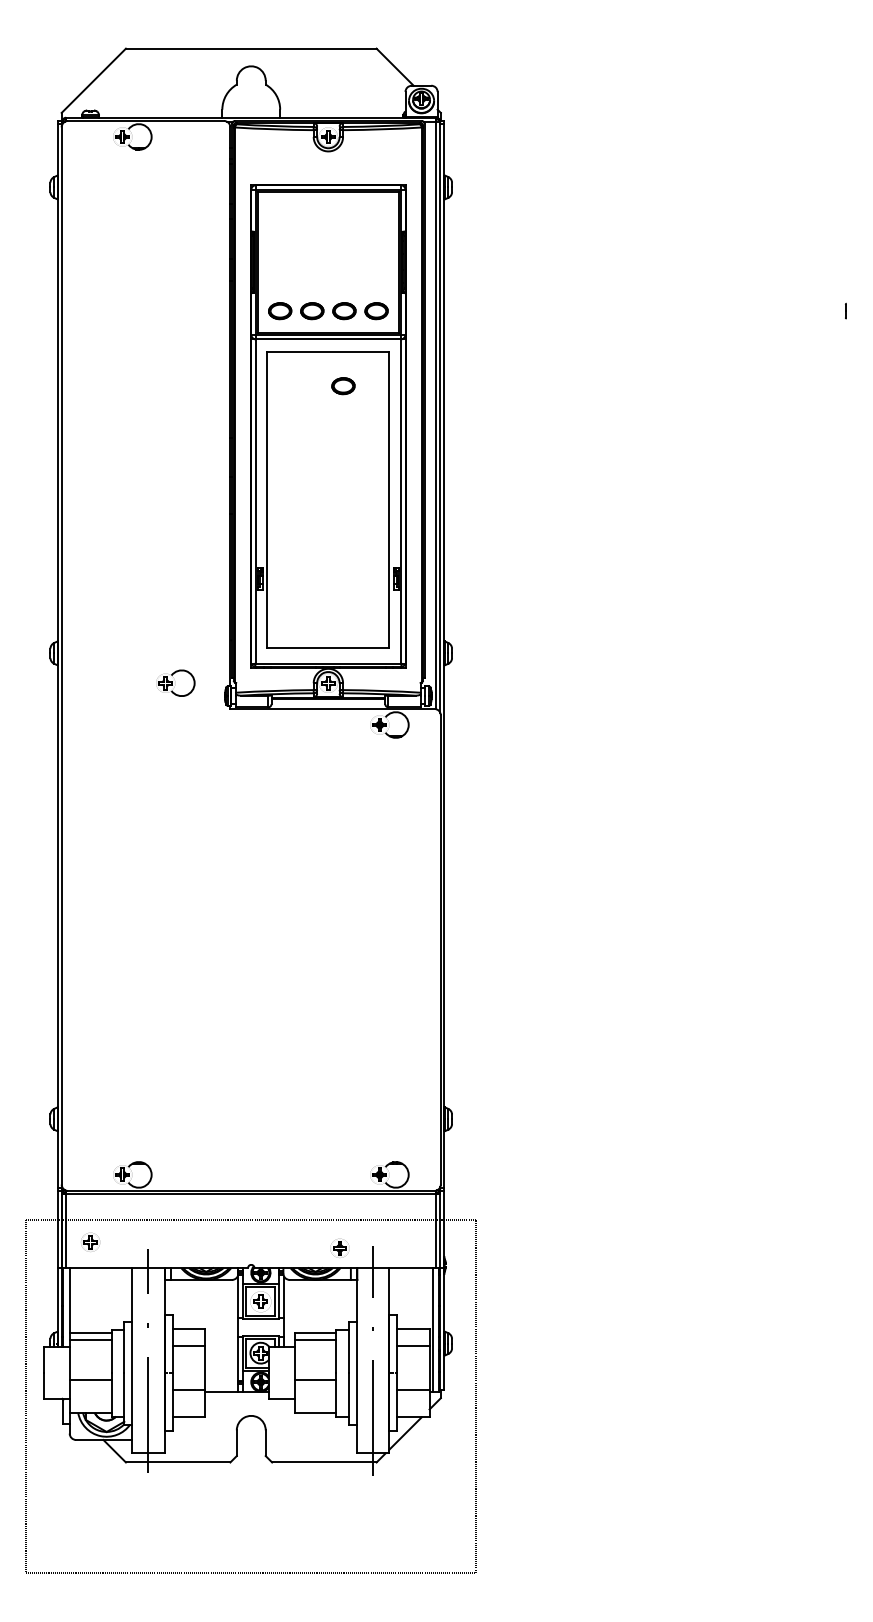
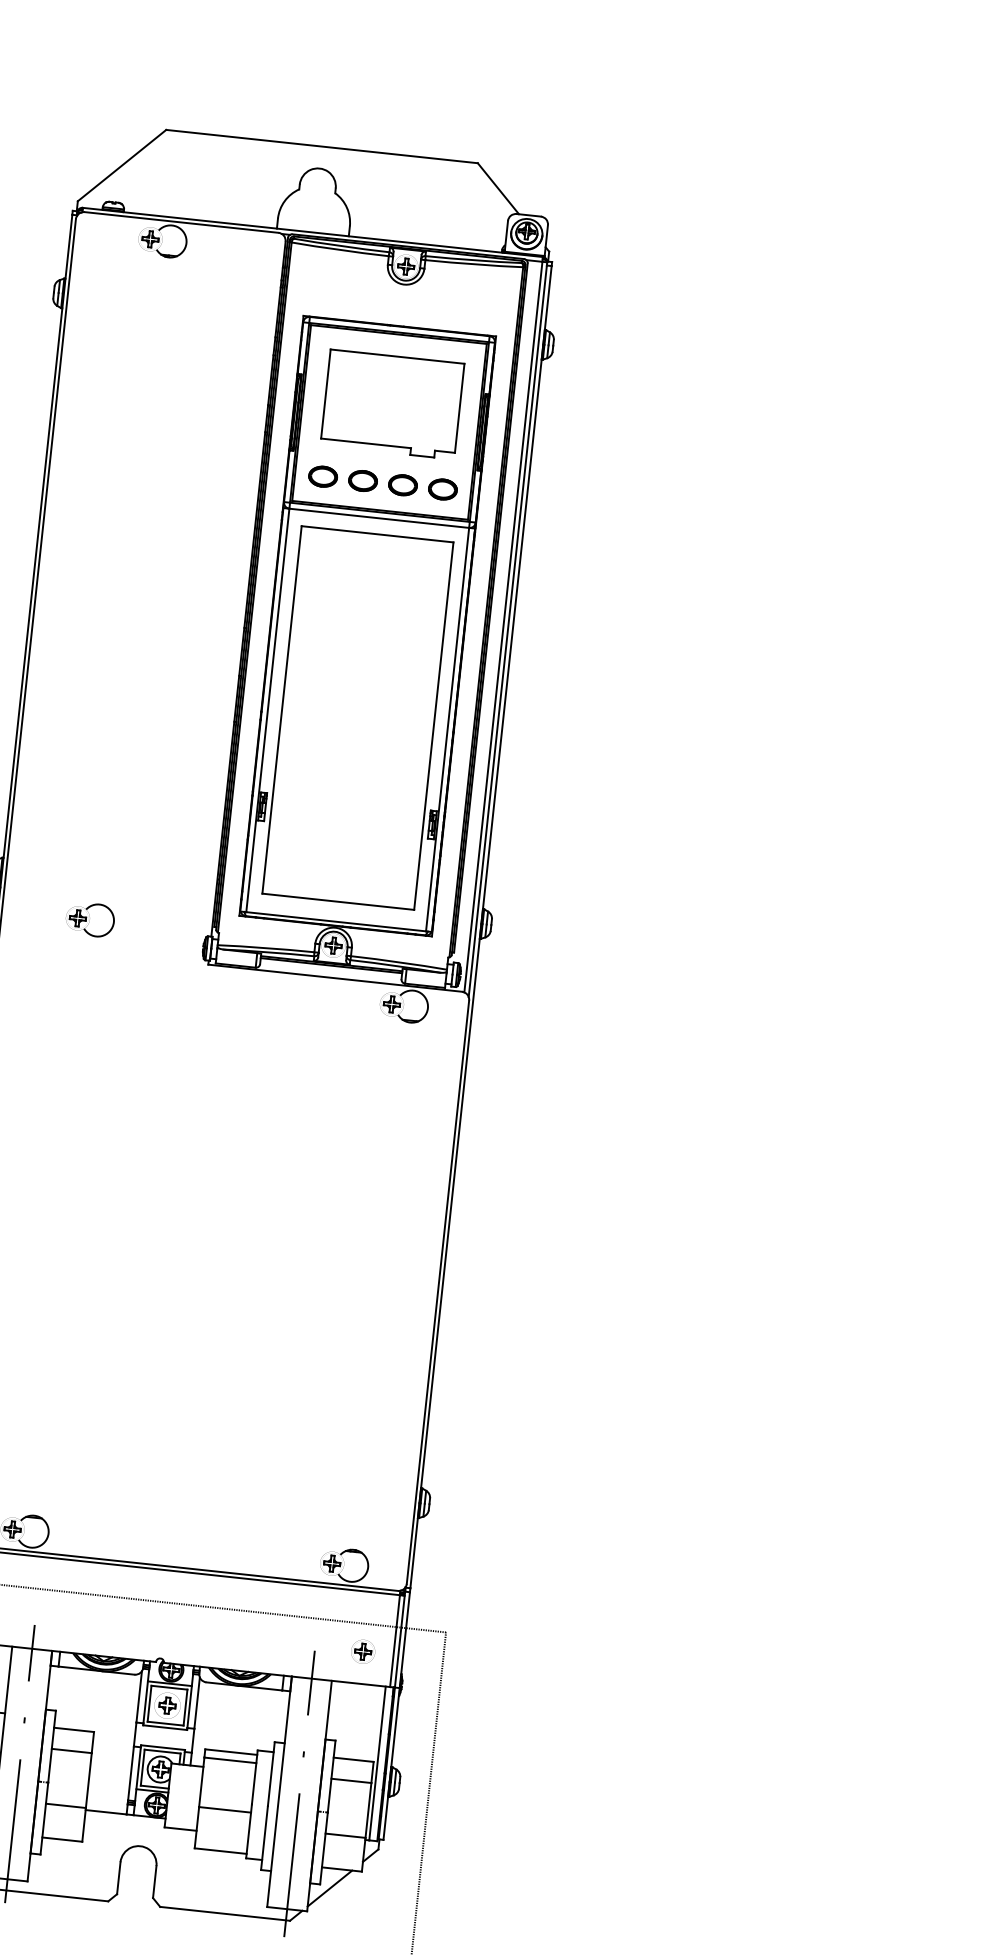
part: (328, 247) -> (391, 404), added
part: (343, 386) -> (391, 578), removed
part: (175, 682) -> (90, 918), moved
part: (339, 1247) -> (362, 1650), moved

